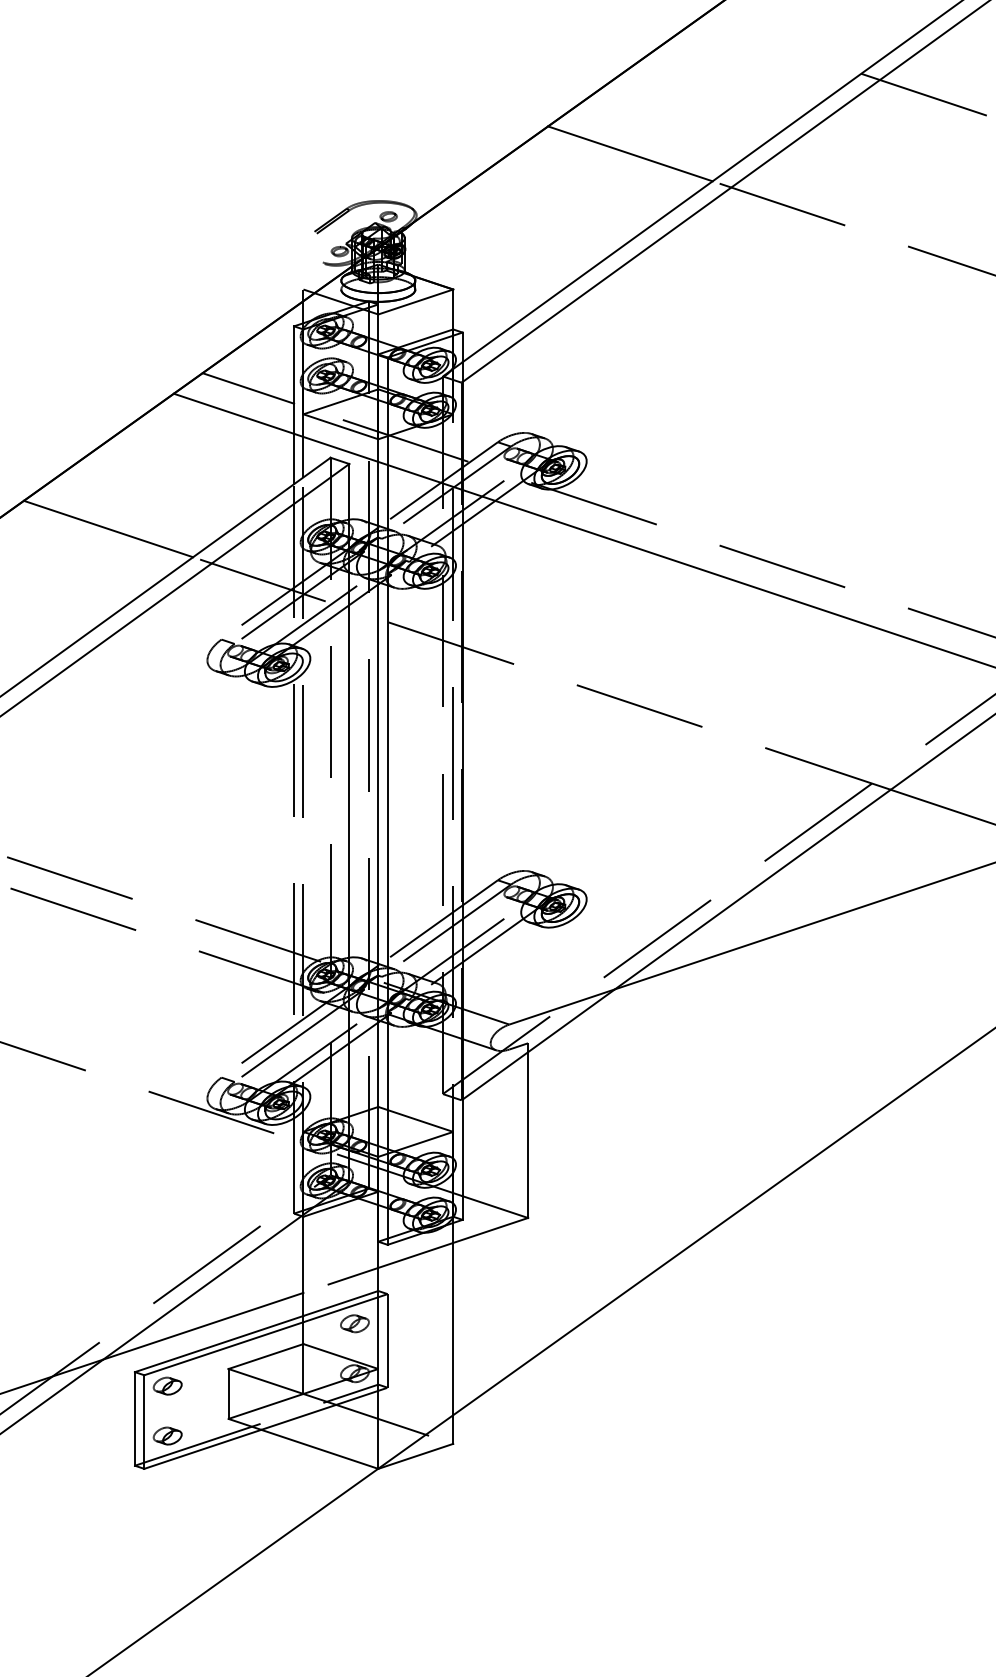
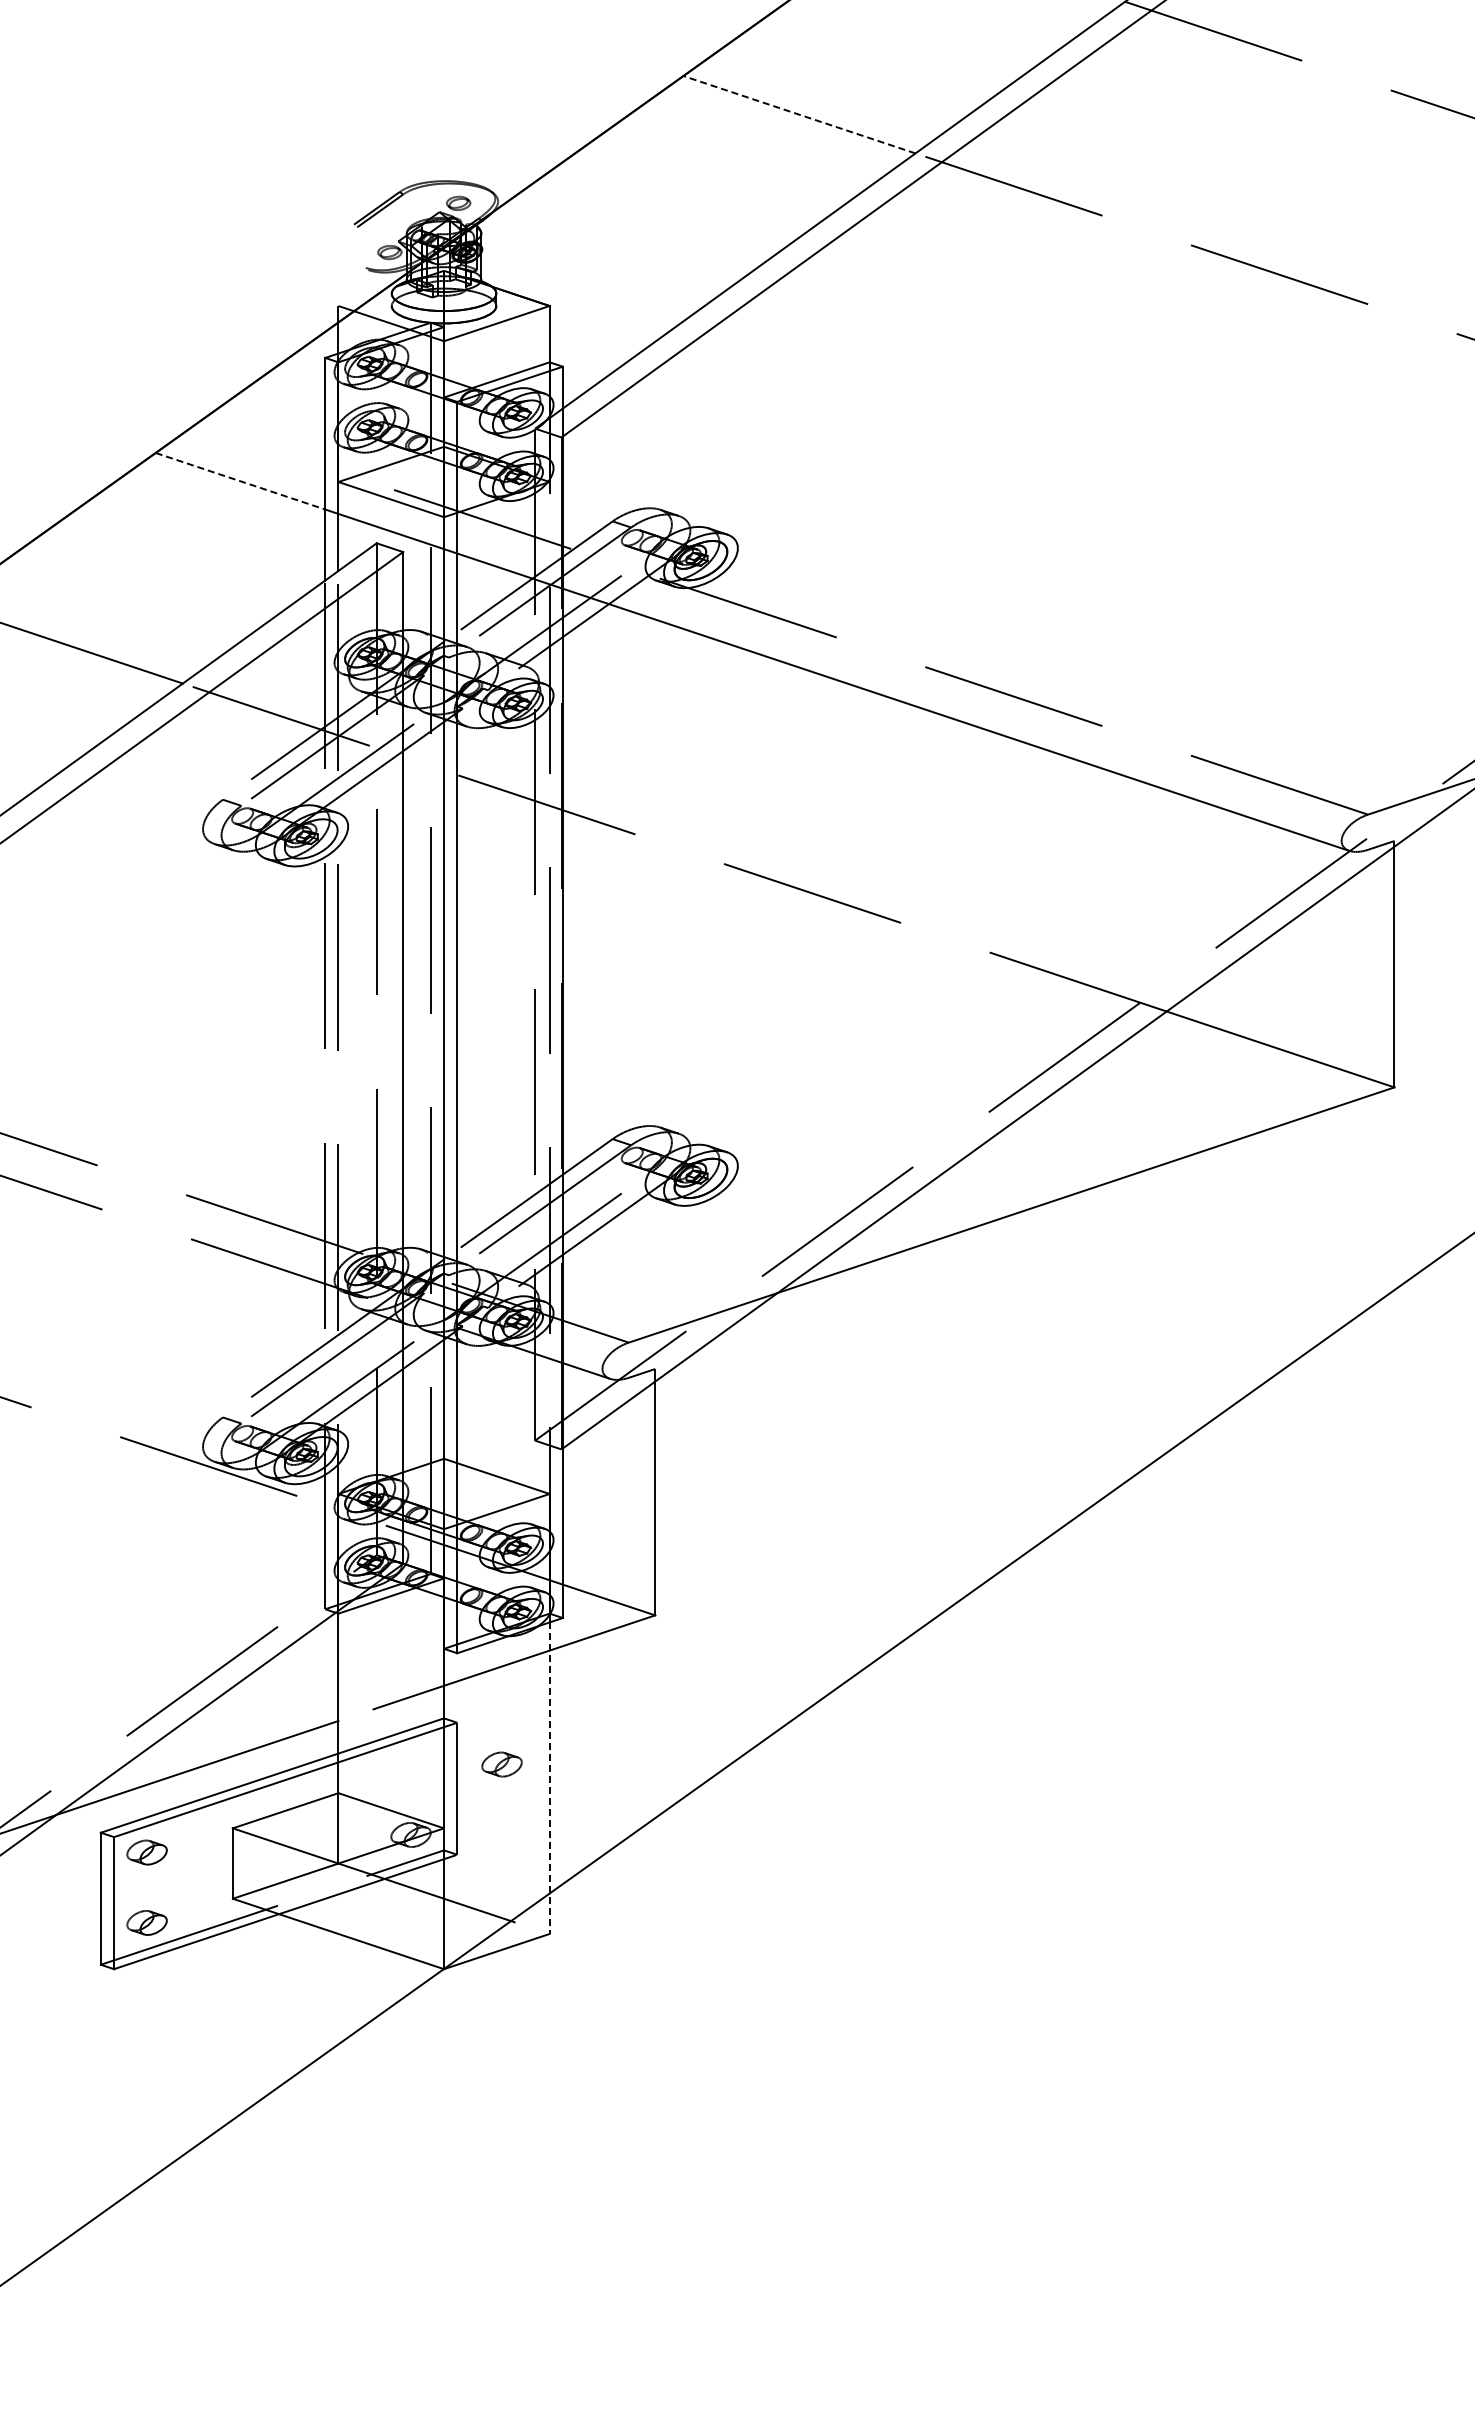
line: (630, 153) -> (799, 114), solid -> dashed
line: (248, 388) -> (260, 445), removed
line: (234, 413) -> (240, 481), solid -> dashed
part: (354, 1323) -> (501, 1764), moved
line: (453, 1333) -> (549, 1778), solid -> dashed

